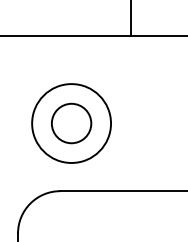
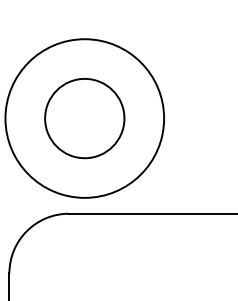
circle: (71, 123) -> (84, 118), size x1.43
circle: (71, 123) -> (84, 118), size x1.43

